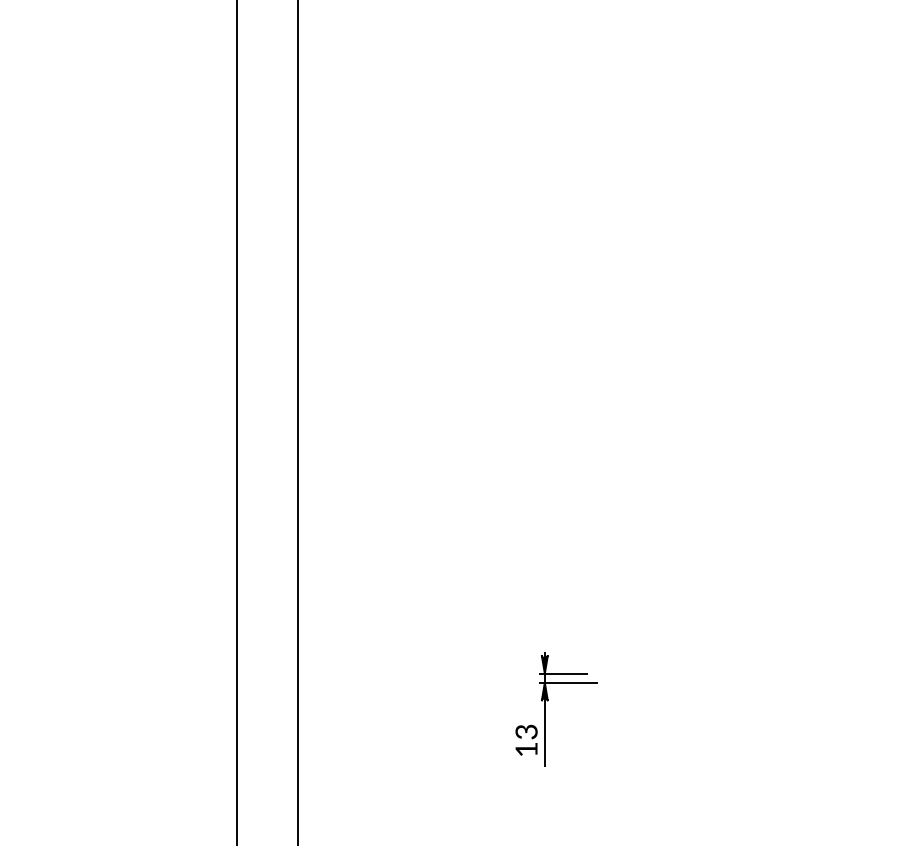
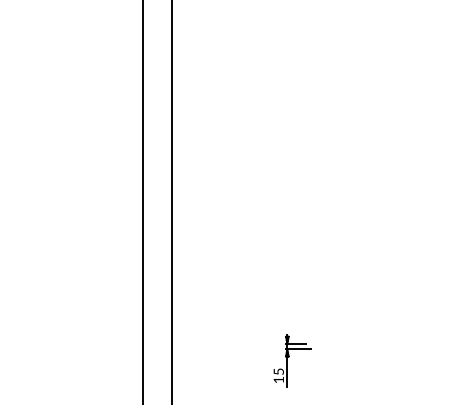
text: (525, 731) -> (278, 371), 13 -> 15

